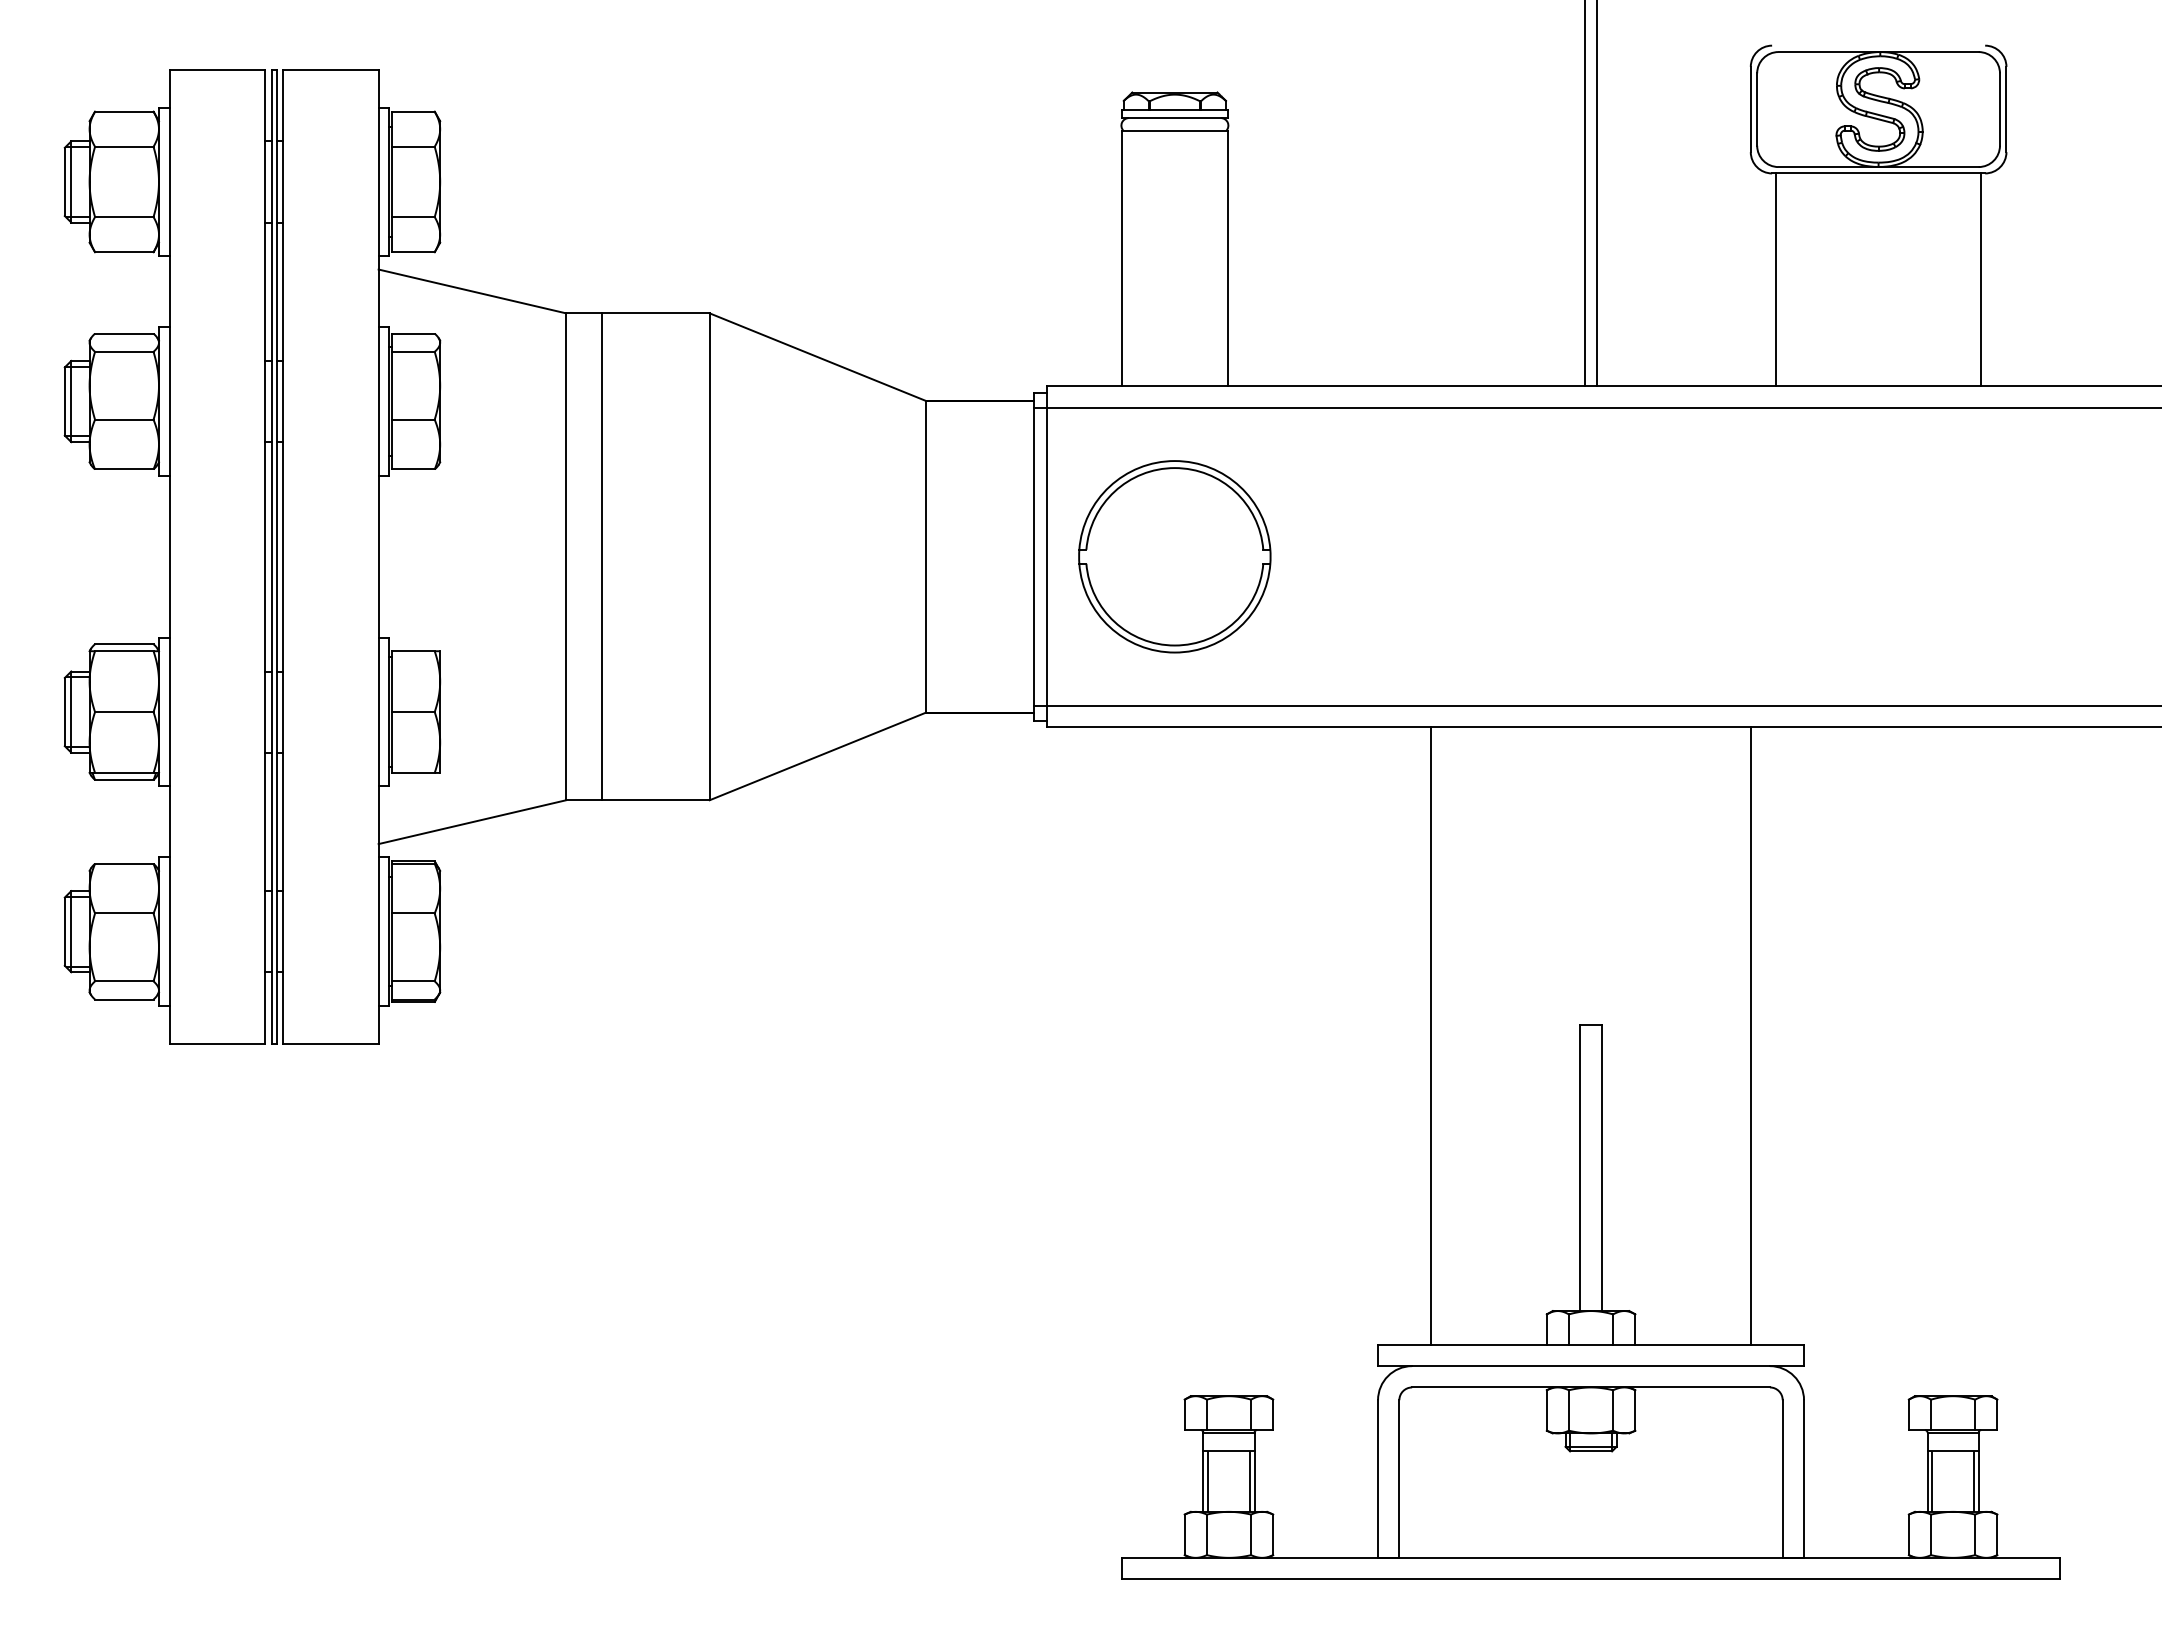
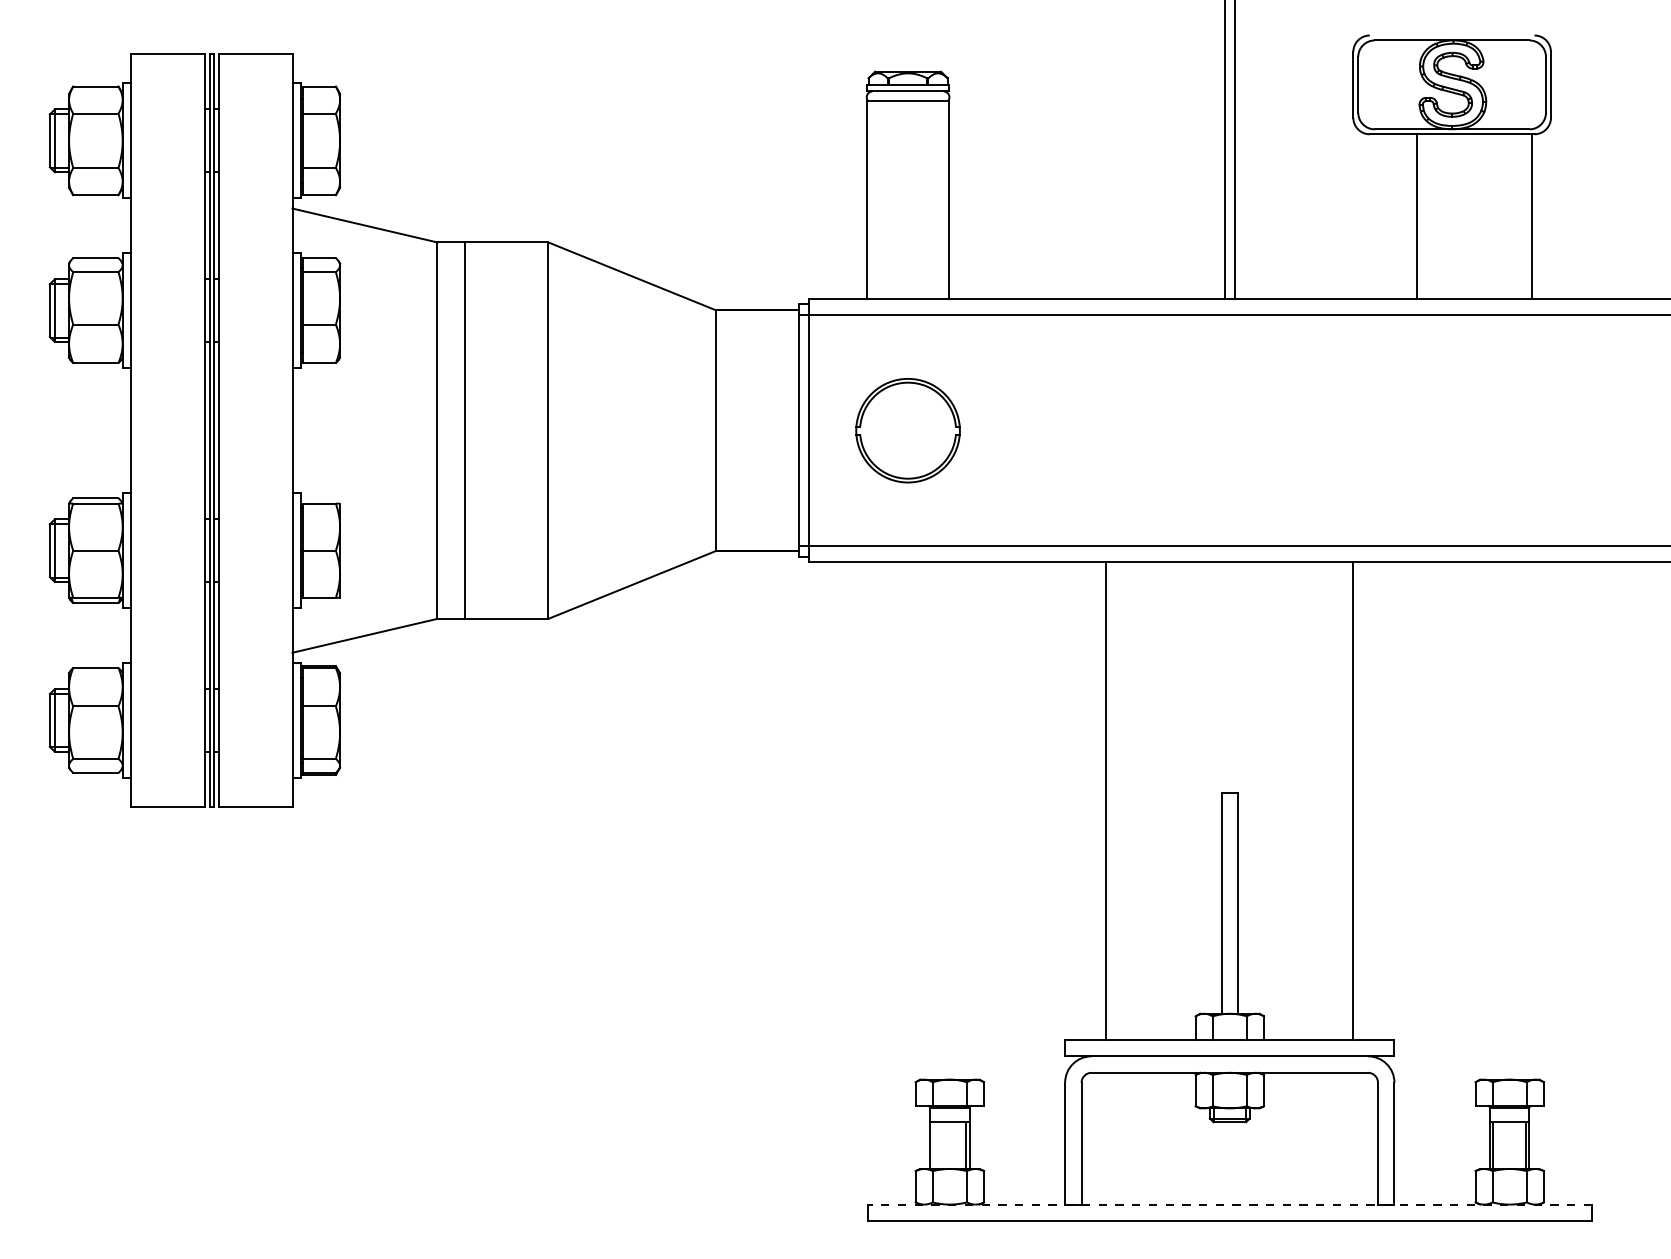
line: (1775, 279) -> (1417, 216), moved
part: (1174, 556) -> (907, 430), size x0.7
line: (1207, 1481) -> (933, 1145), removed
line: (1591, 1557) -> (1230, 1204), solid -> dashed

